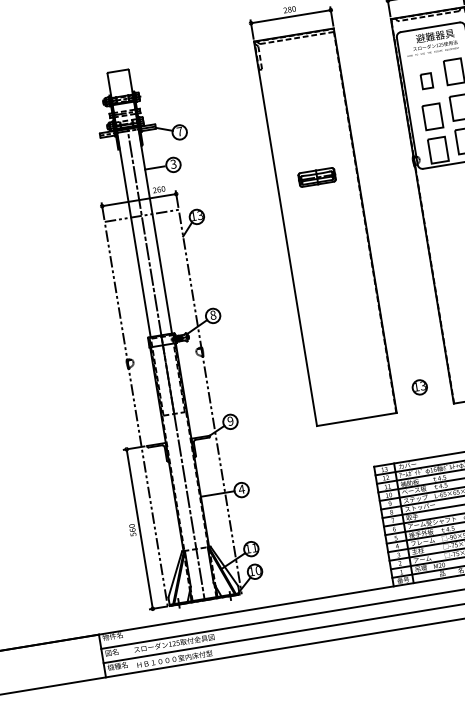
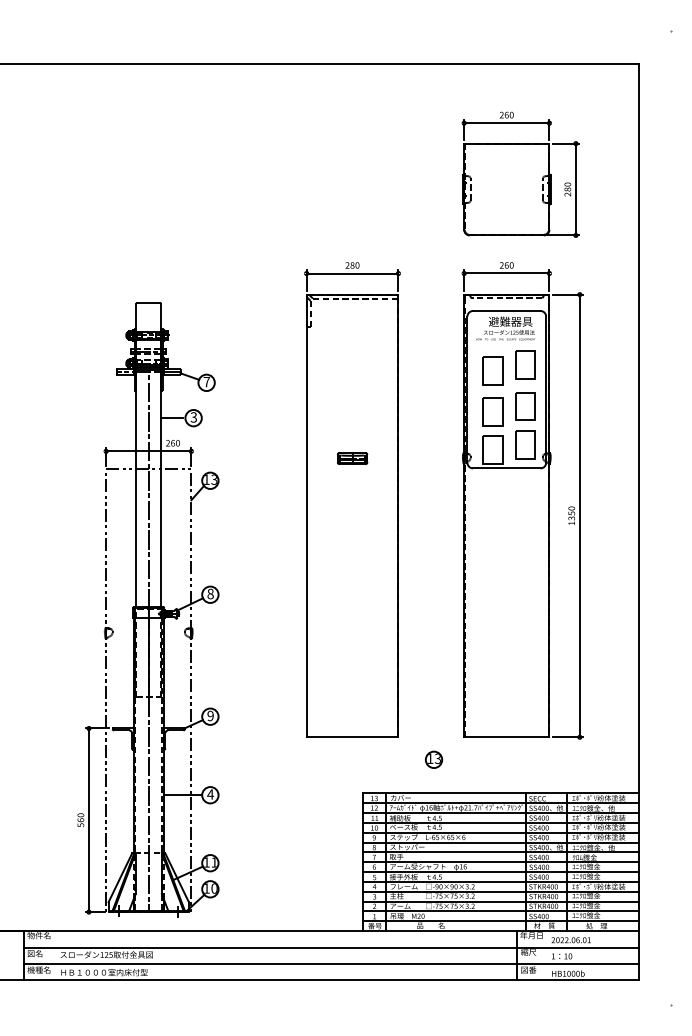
part: (426, 81) -> (492, 370), size x1.67
part: (317, 177) -> (352, 458), size x0.71
part: (420, 387) -> (434, 759), moved

